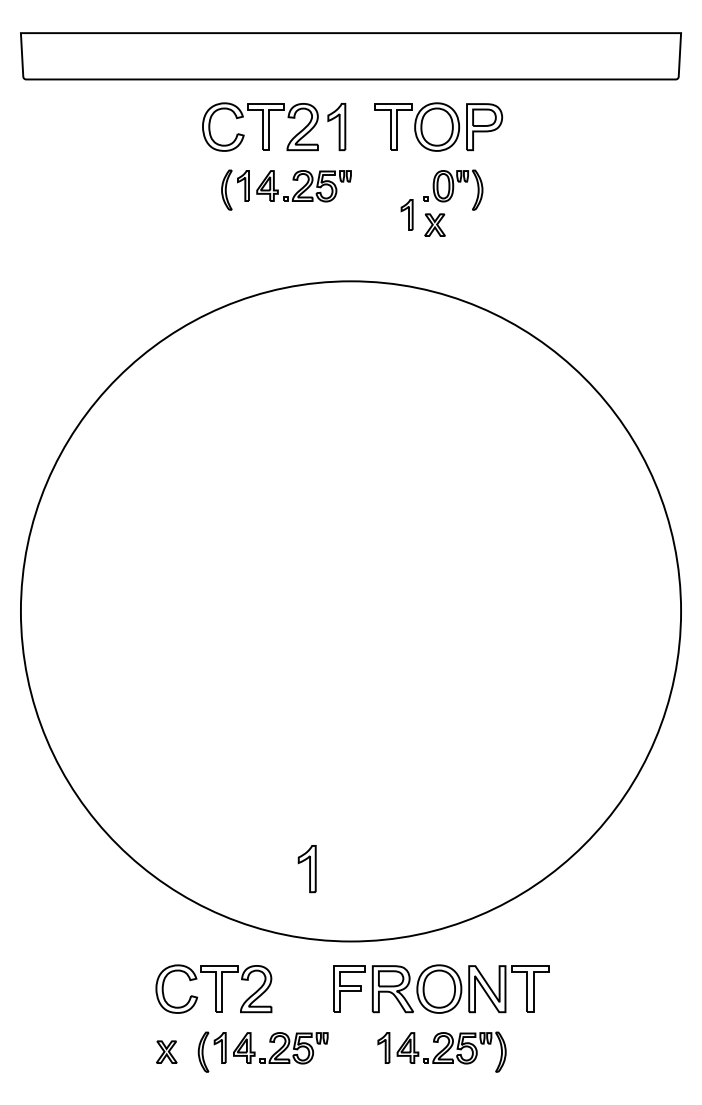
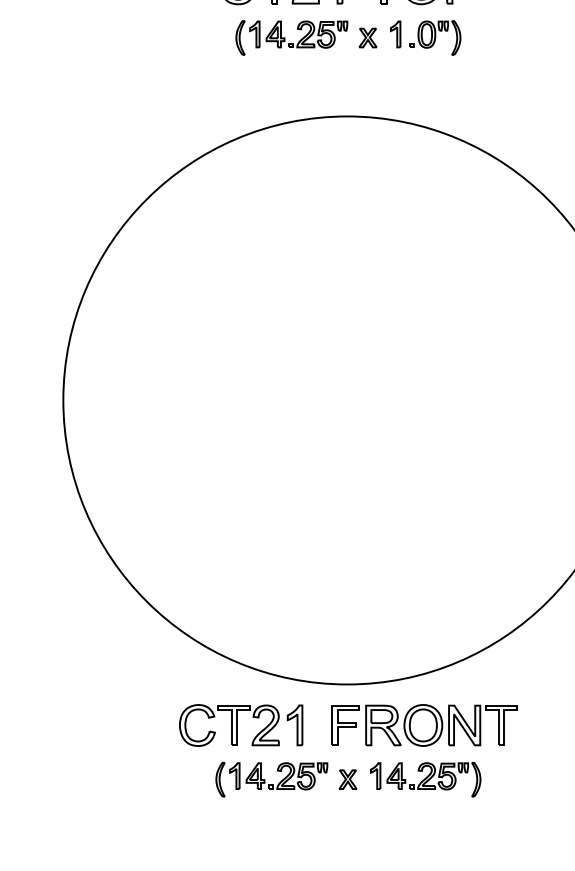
part: (406, 214) -> (395, 34), moved
part: (434, 224) -> (367, 37), moved
part: (306, 869) -> (294, 725), moved
part: (166, 1051) -> (347, 779), moved

